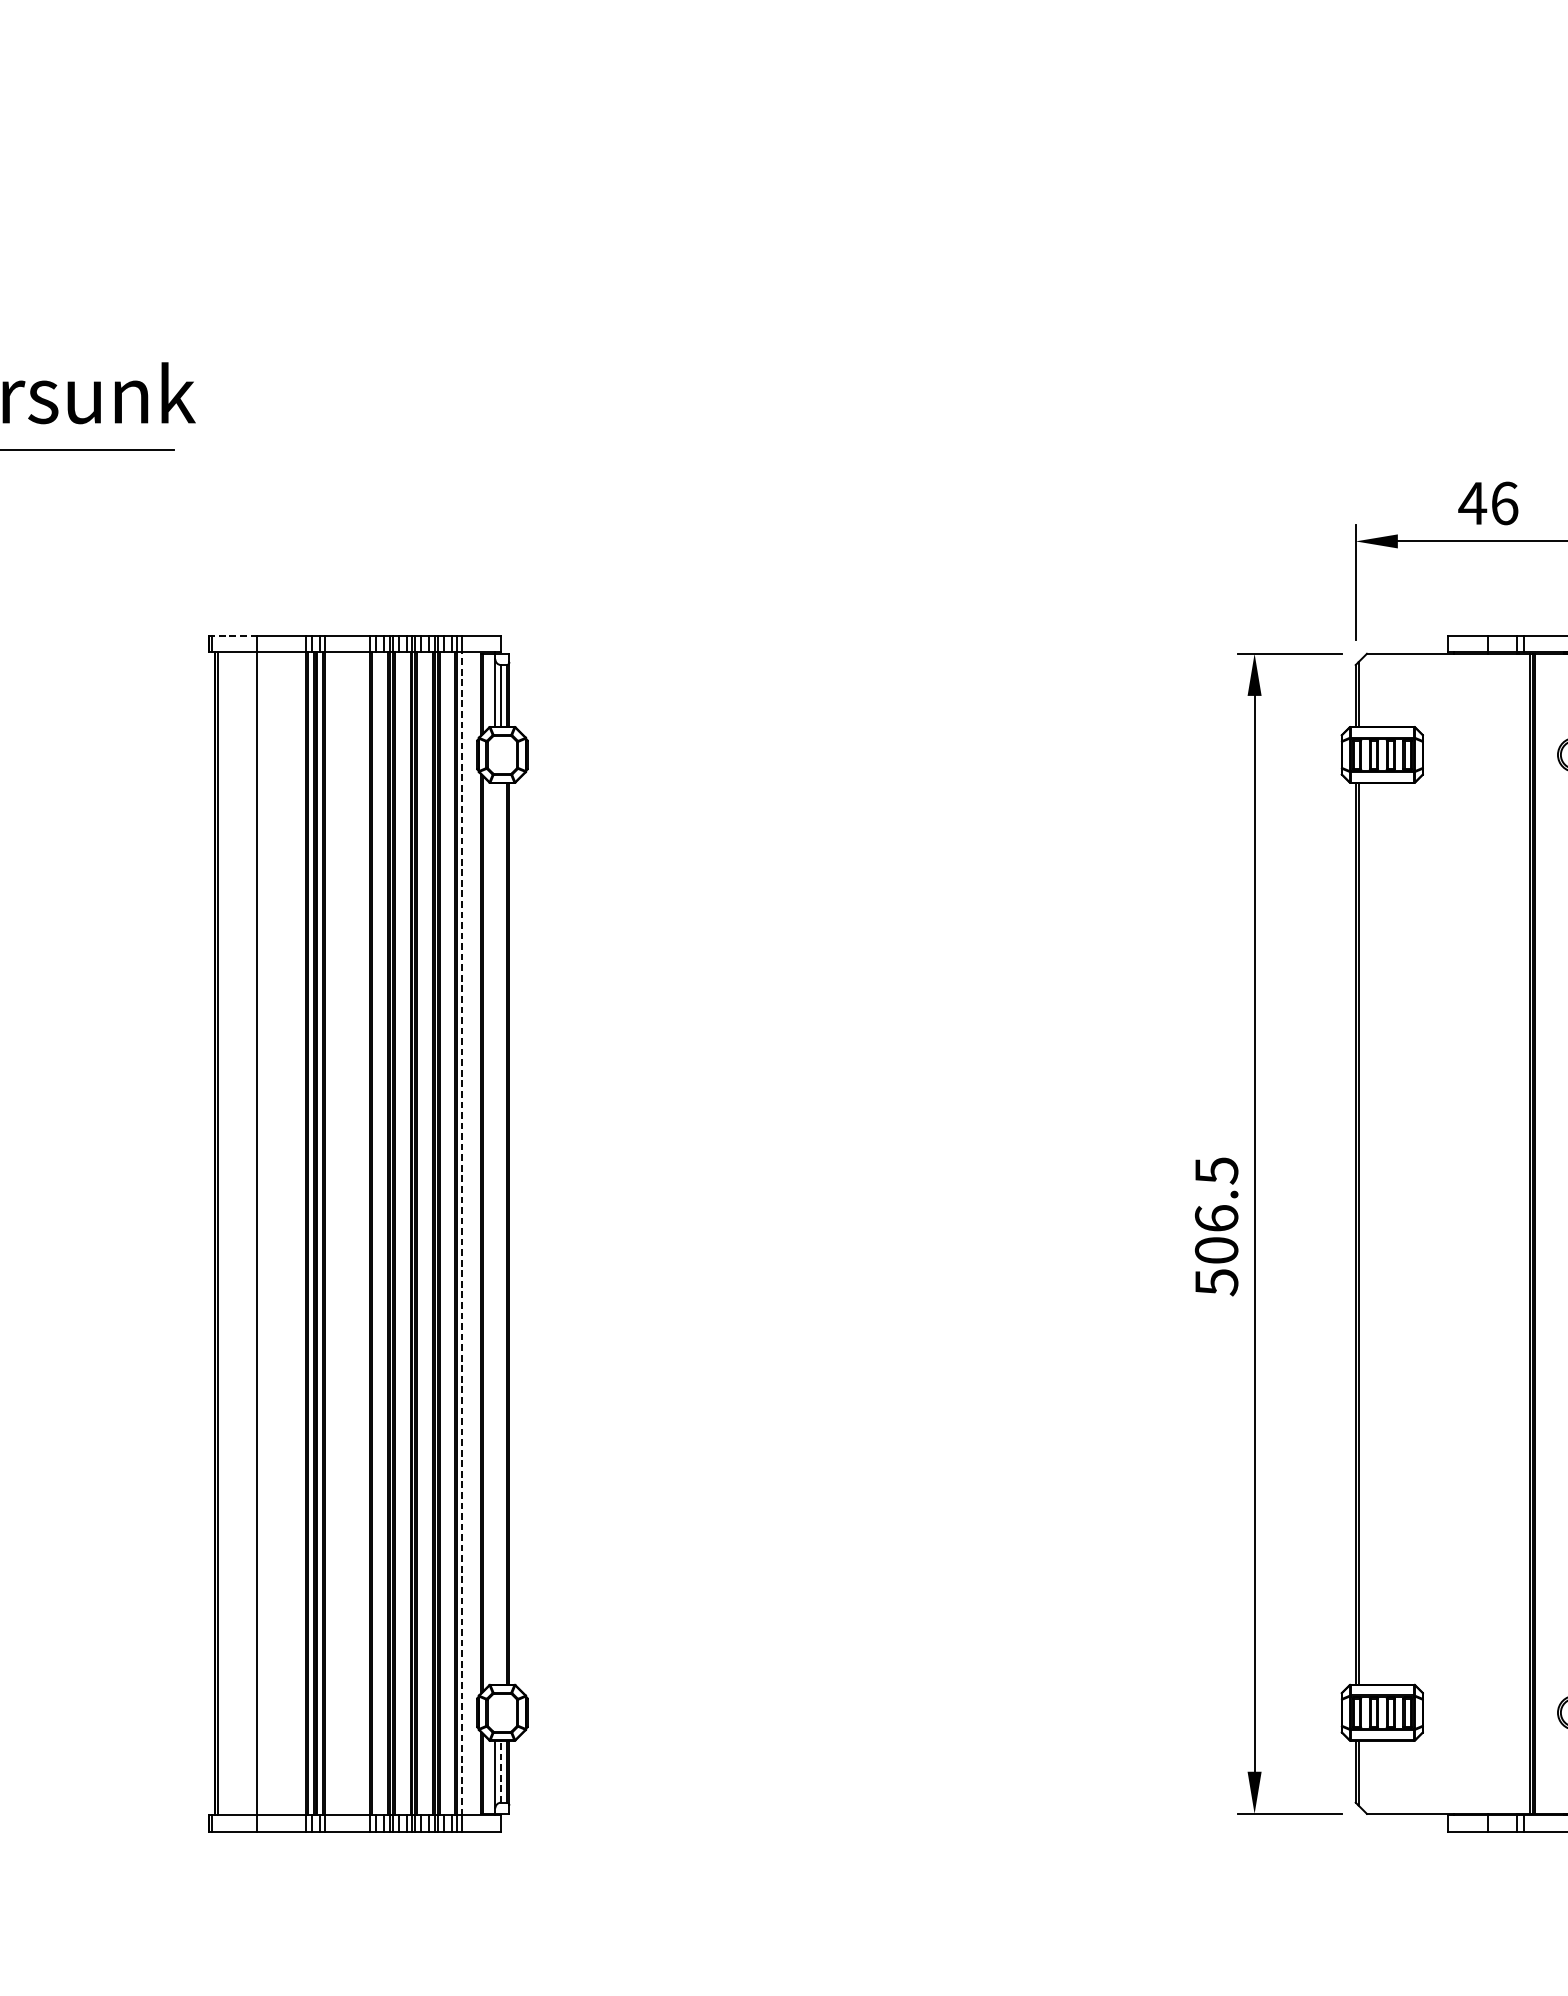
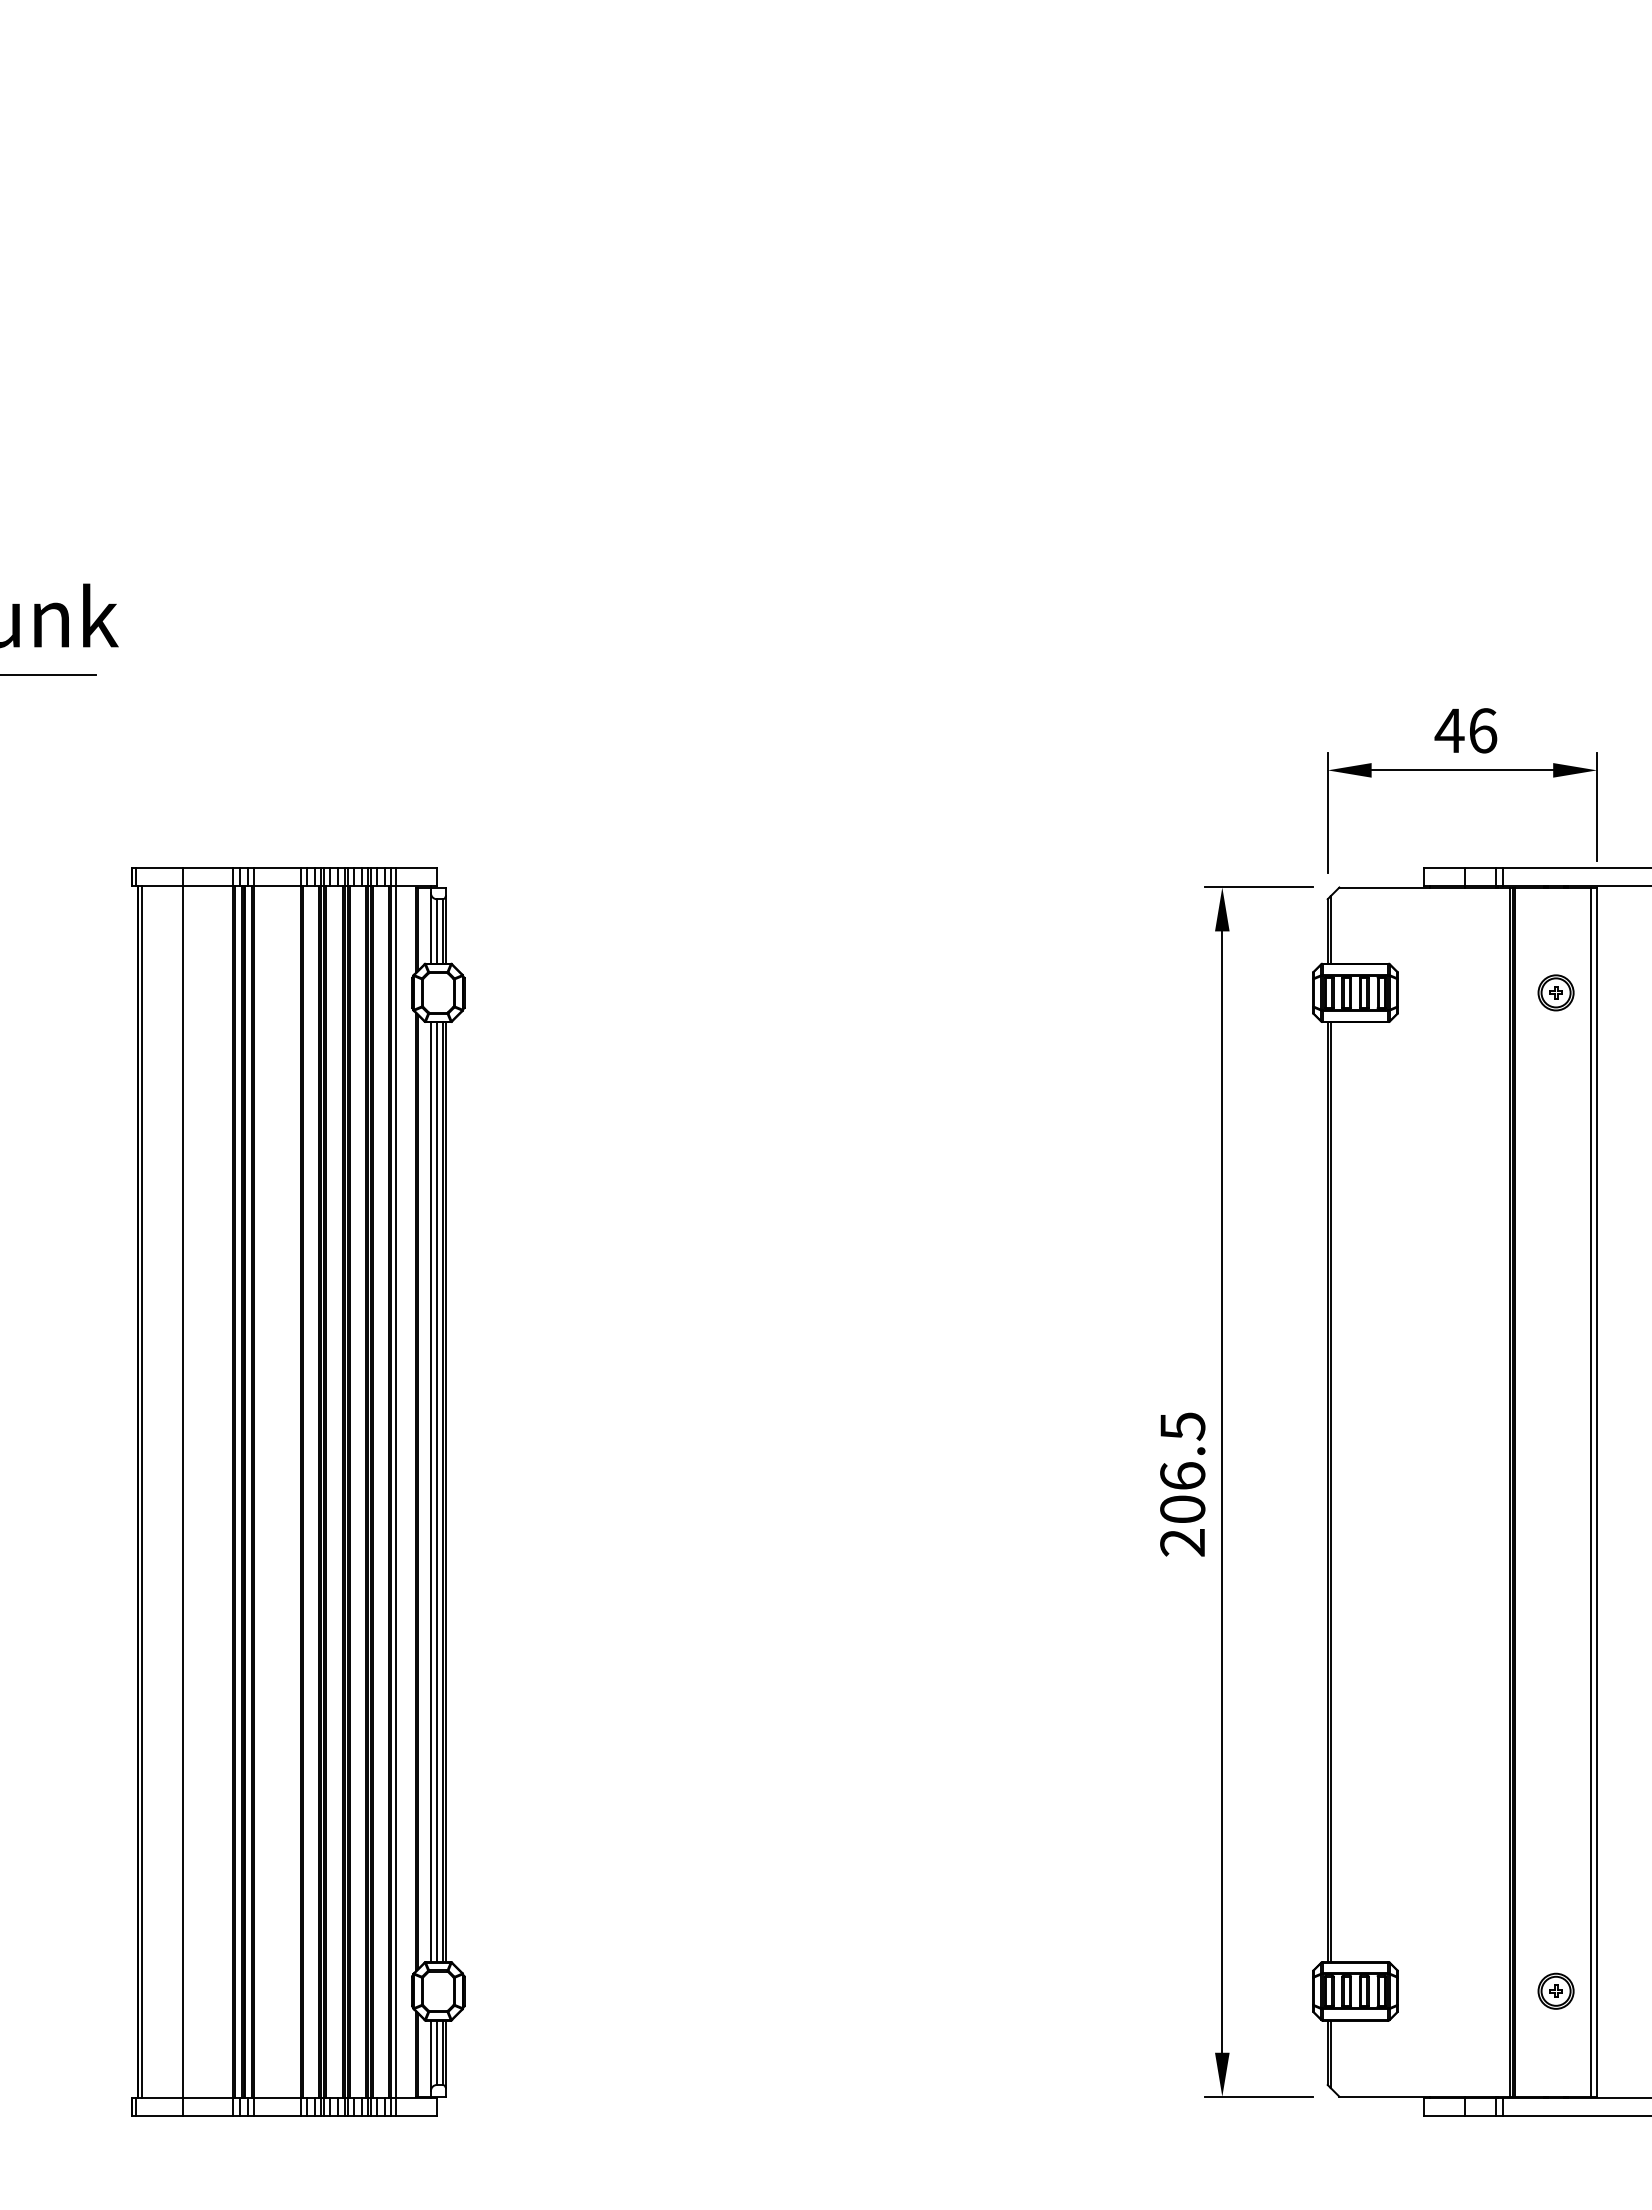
line: (233, 635) -> (158, 868), dashed -> solid
line: (461, 1233) -> (395, 1491), dashed -> solid
line: (495, 1234) -> (431, 1492), added
line: (500, 1234) -> (436, 1492), added
text: (1216, 1283) -> (1182, 1543), 506.5 -> 206.5
line: (500, 1771) -> (436, 2052), dashed -> solid

